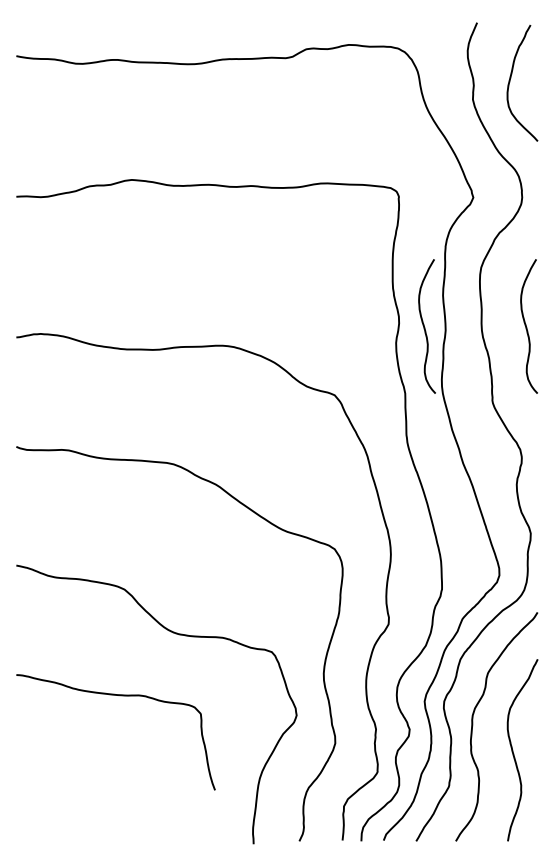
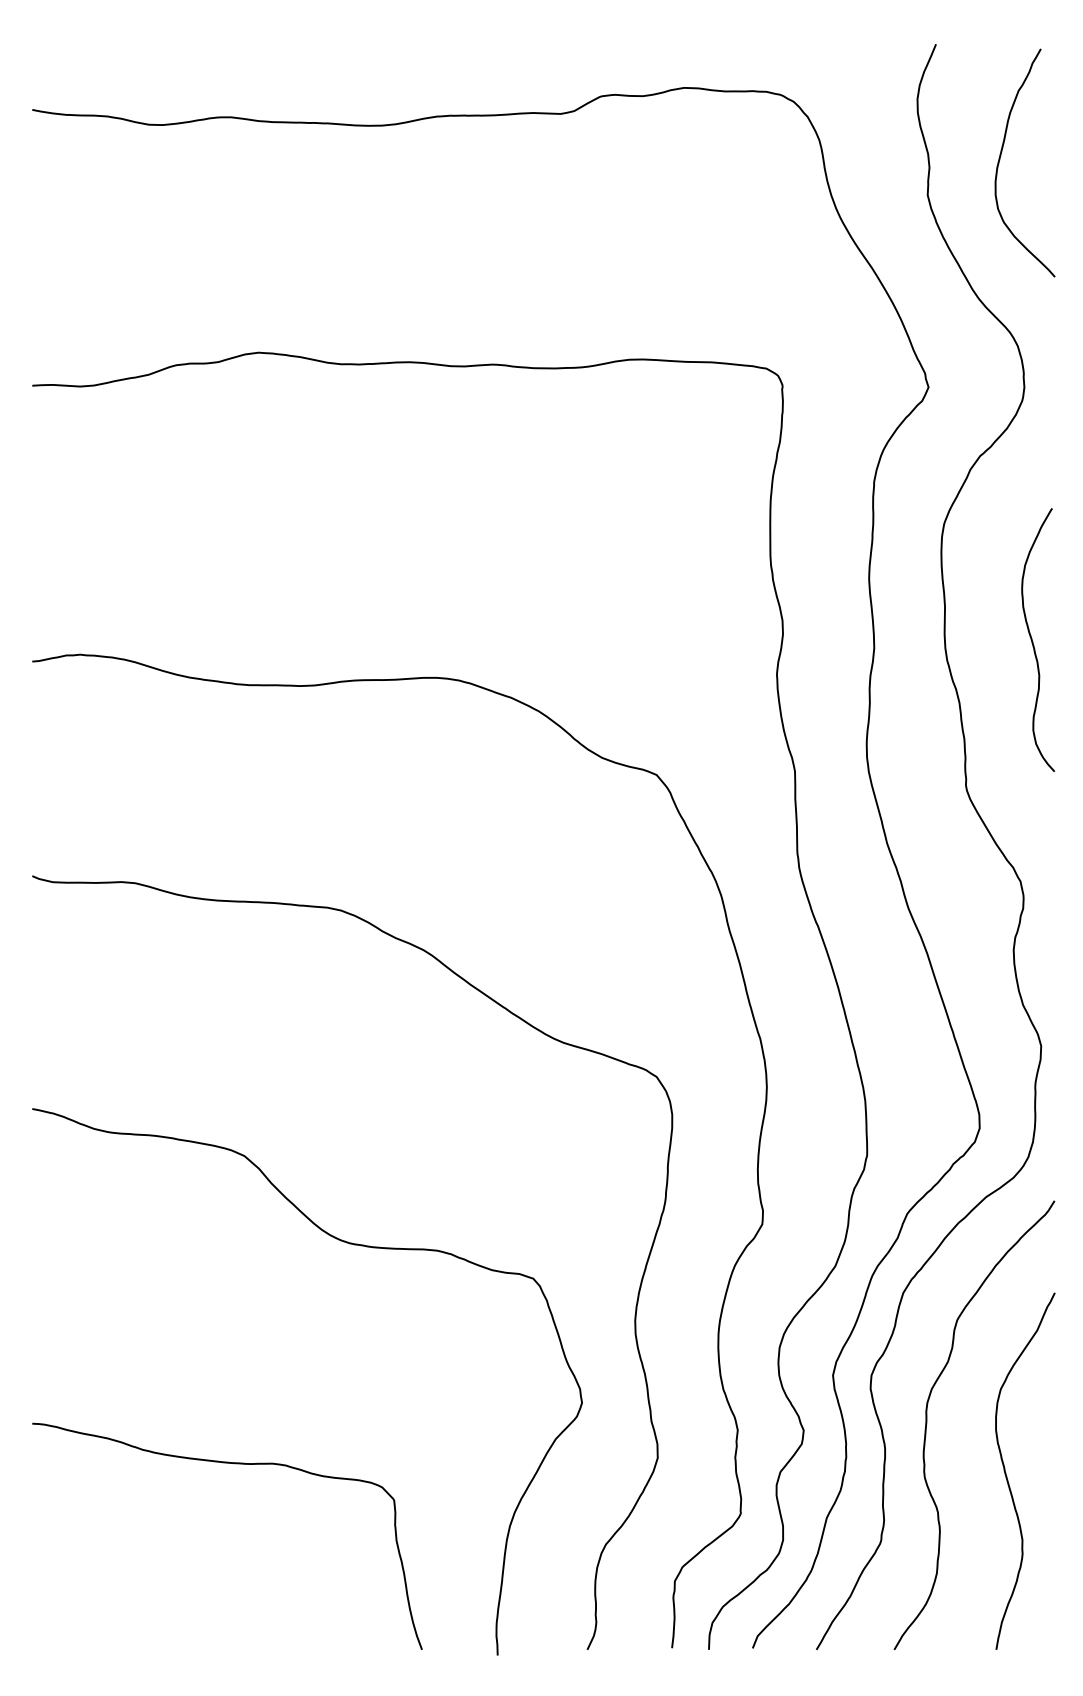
curve: (425, 327) -> (834, 642), removed
curve: (119, 696) -> (234, 1465), moved

